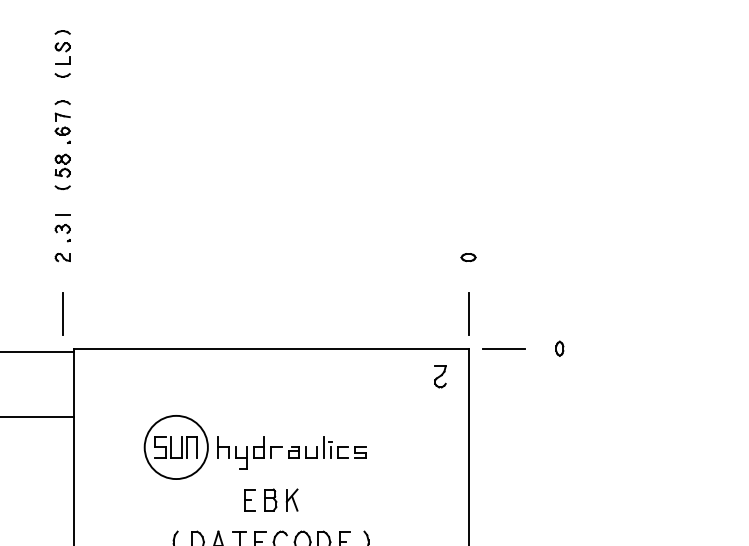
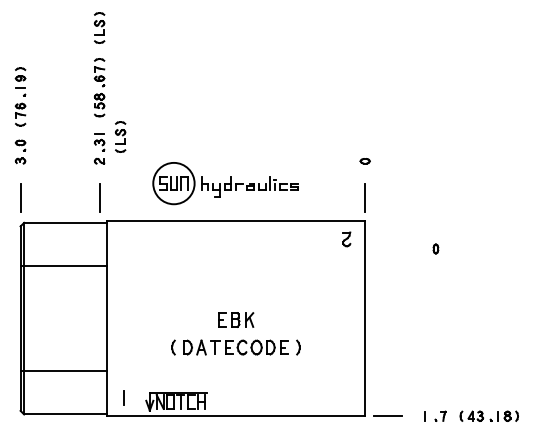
part: (94, 219) -> (120, 136), added
part: (559, 348) -> (435, 248), moved
line: (502, 349) -> (387, 221), removed
part: (255, 447) -> (225, 183), moved

